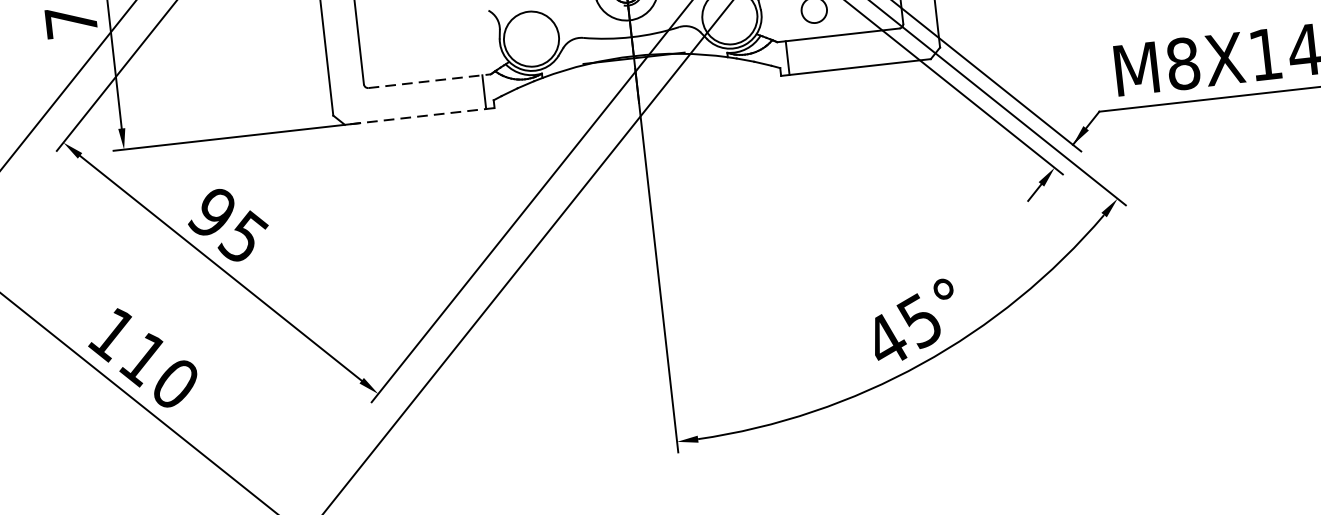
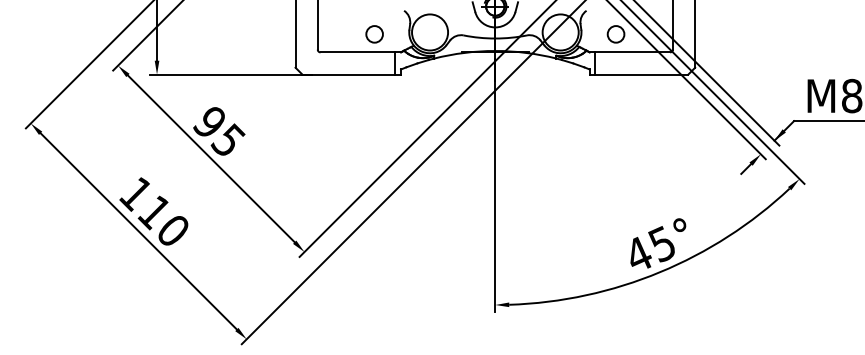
circle: (447, 51) -> (374, 34), added
line: (430, 81) -> (361, 52), dashed -> solid
line: (419, 116) -> (351, 74), dashed -> solid

